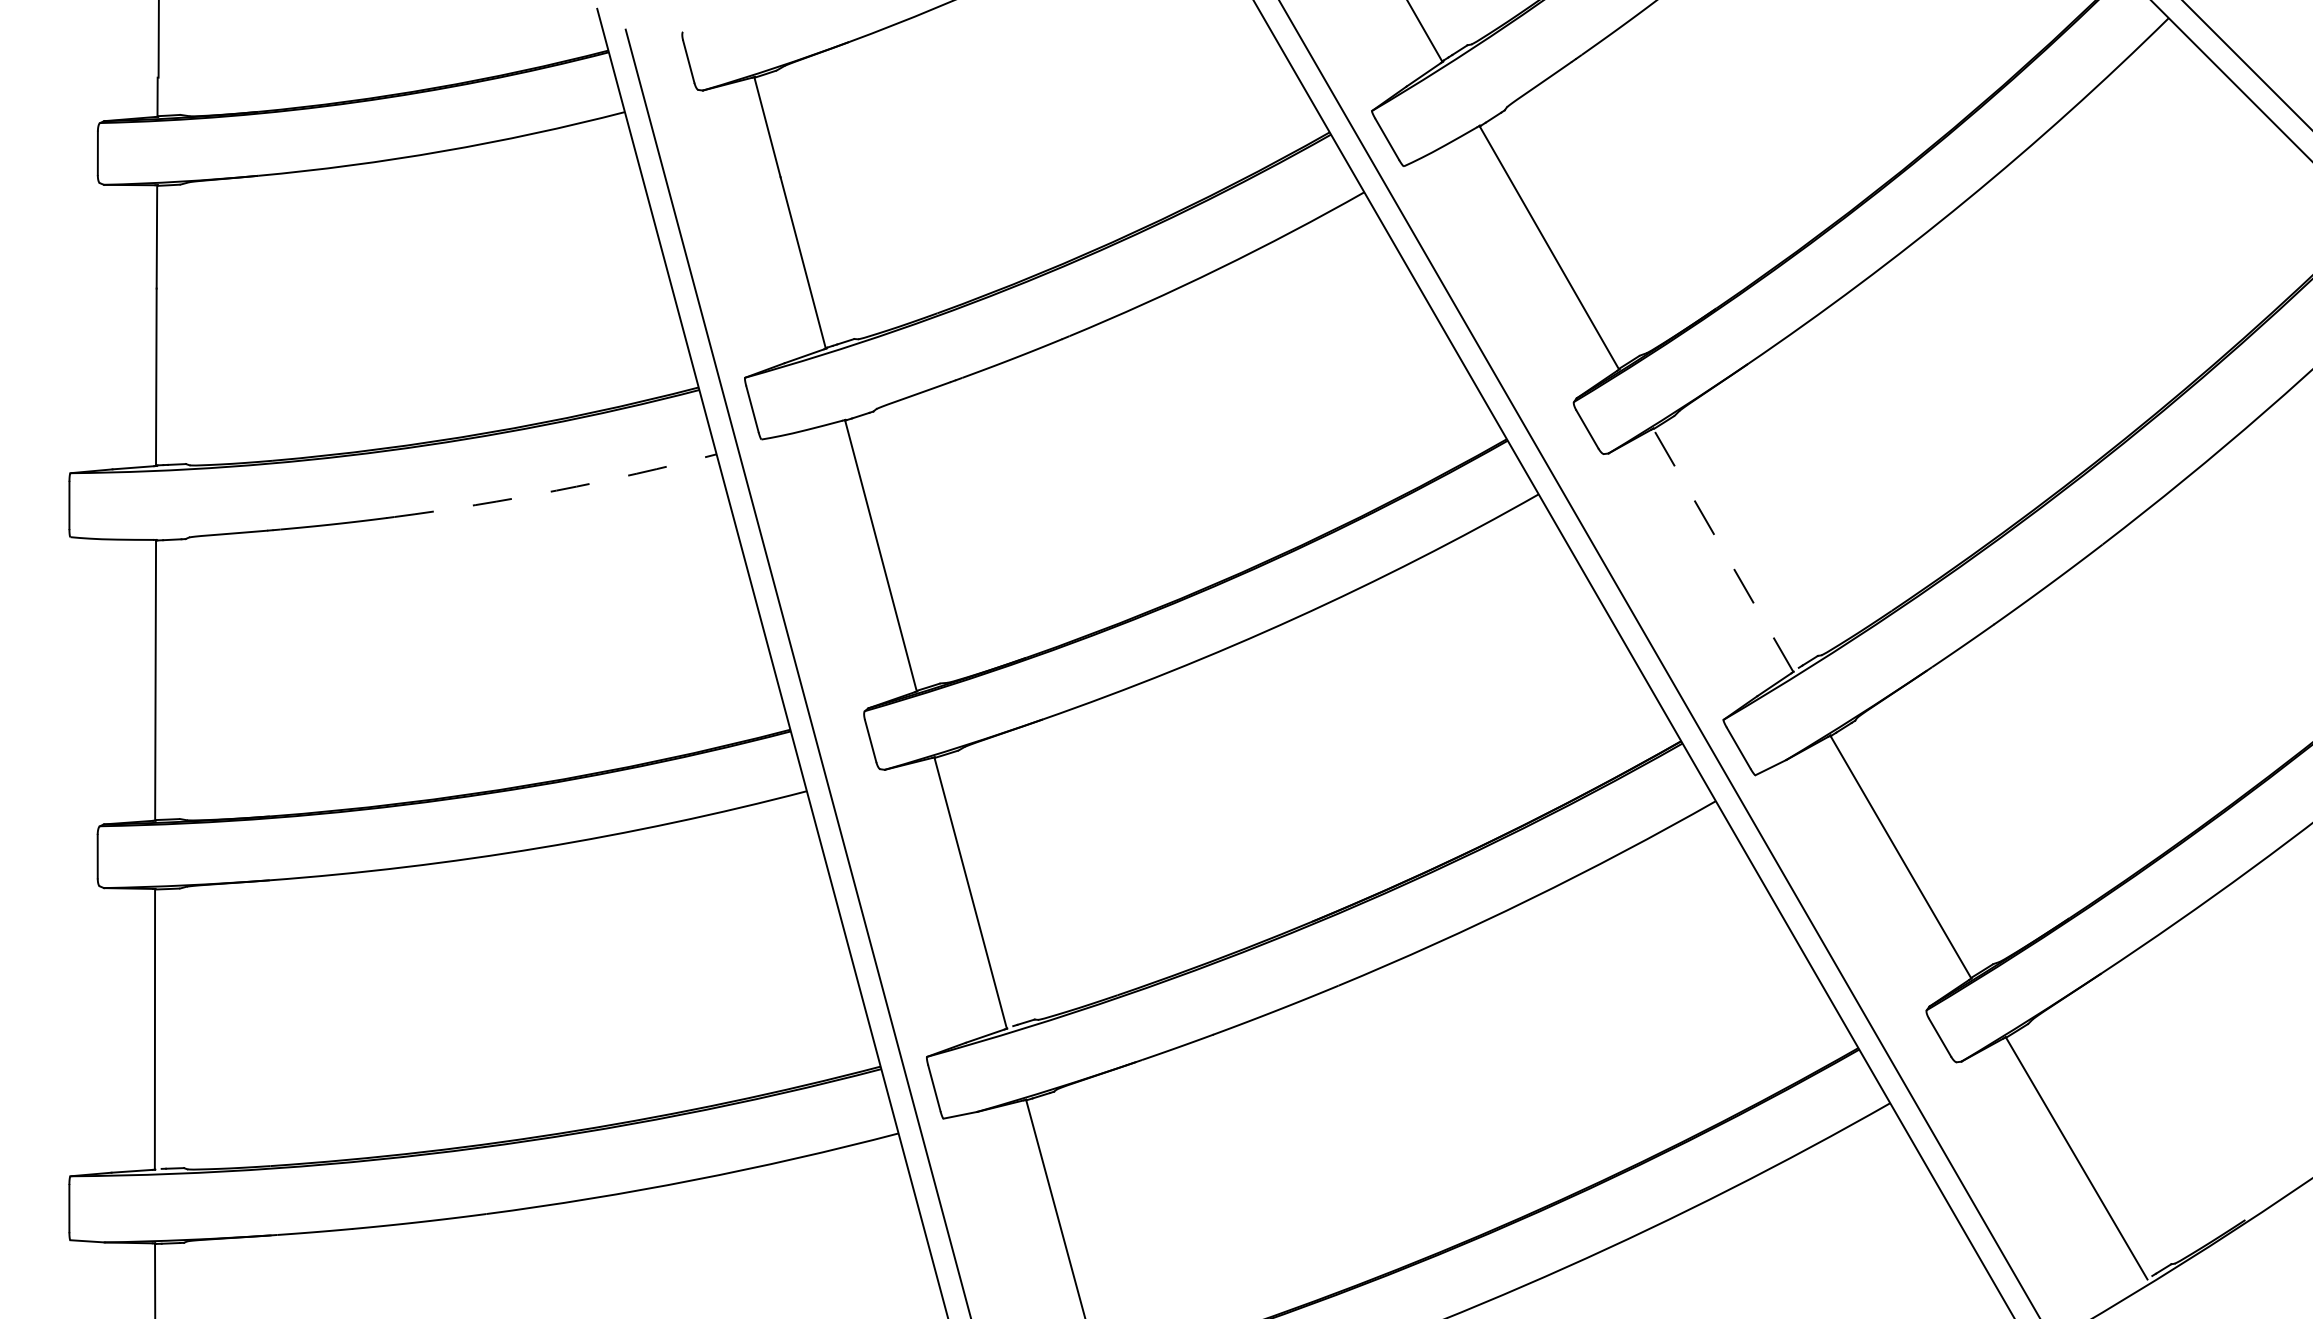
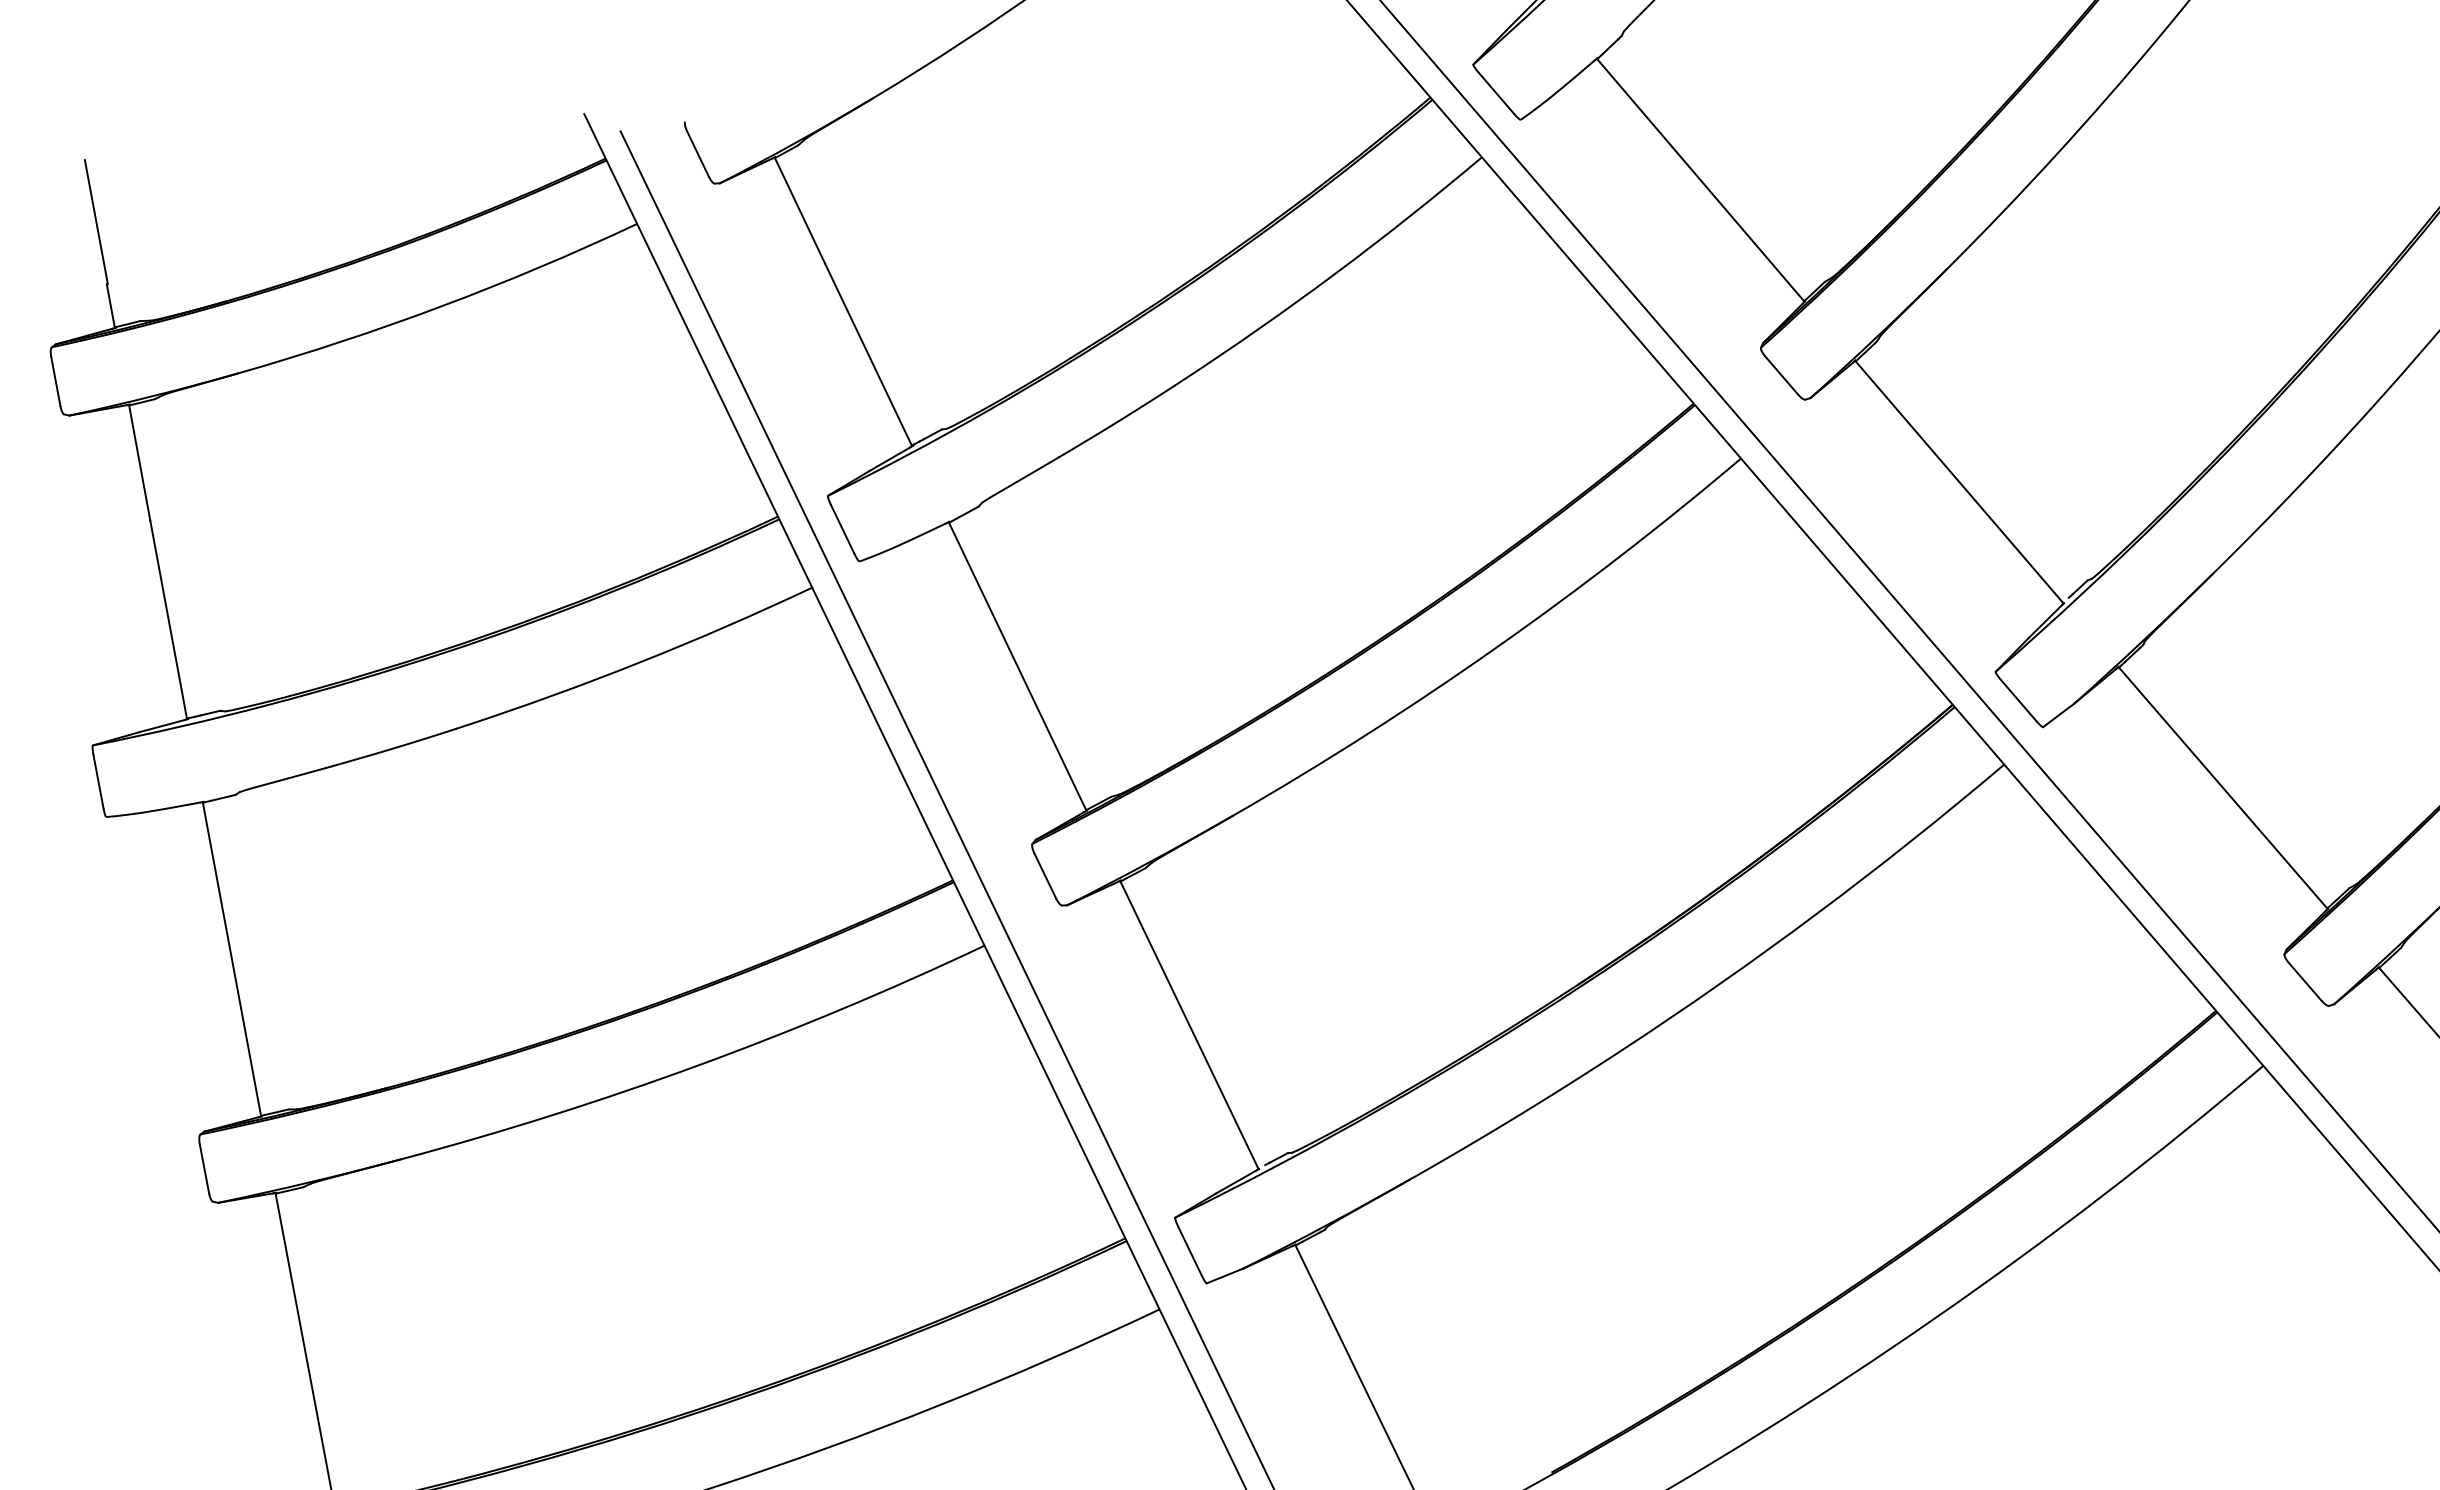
arc: (556, 490) -> (640, 662), dashed -> solid
line: (1723, 549) -> (1959, 481), dashed -> solid

